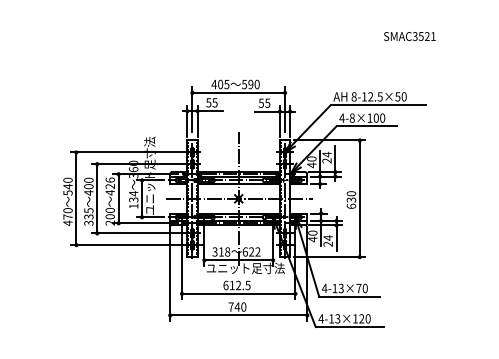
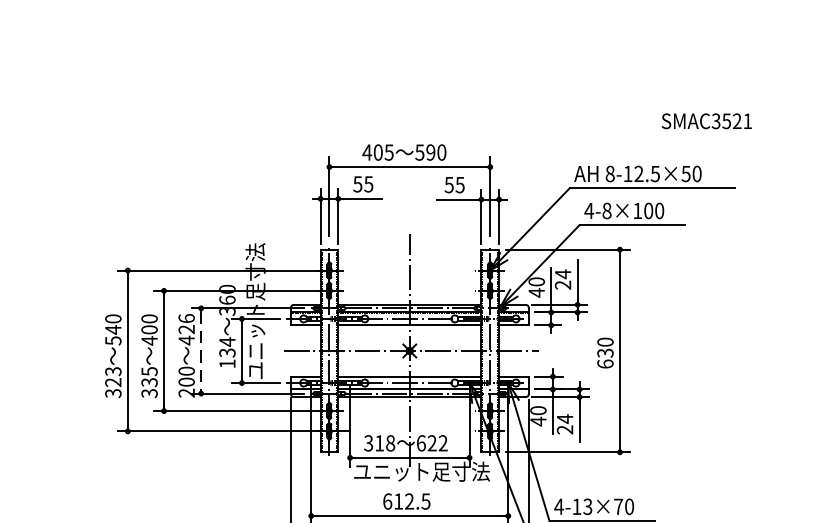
text: (409, 36) -> (706, 121), moved
line: (118, 199) -> (201, 352), solid -> dashed
text: (67, 217) -> (112, 383), 470 -> 323

